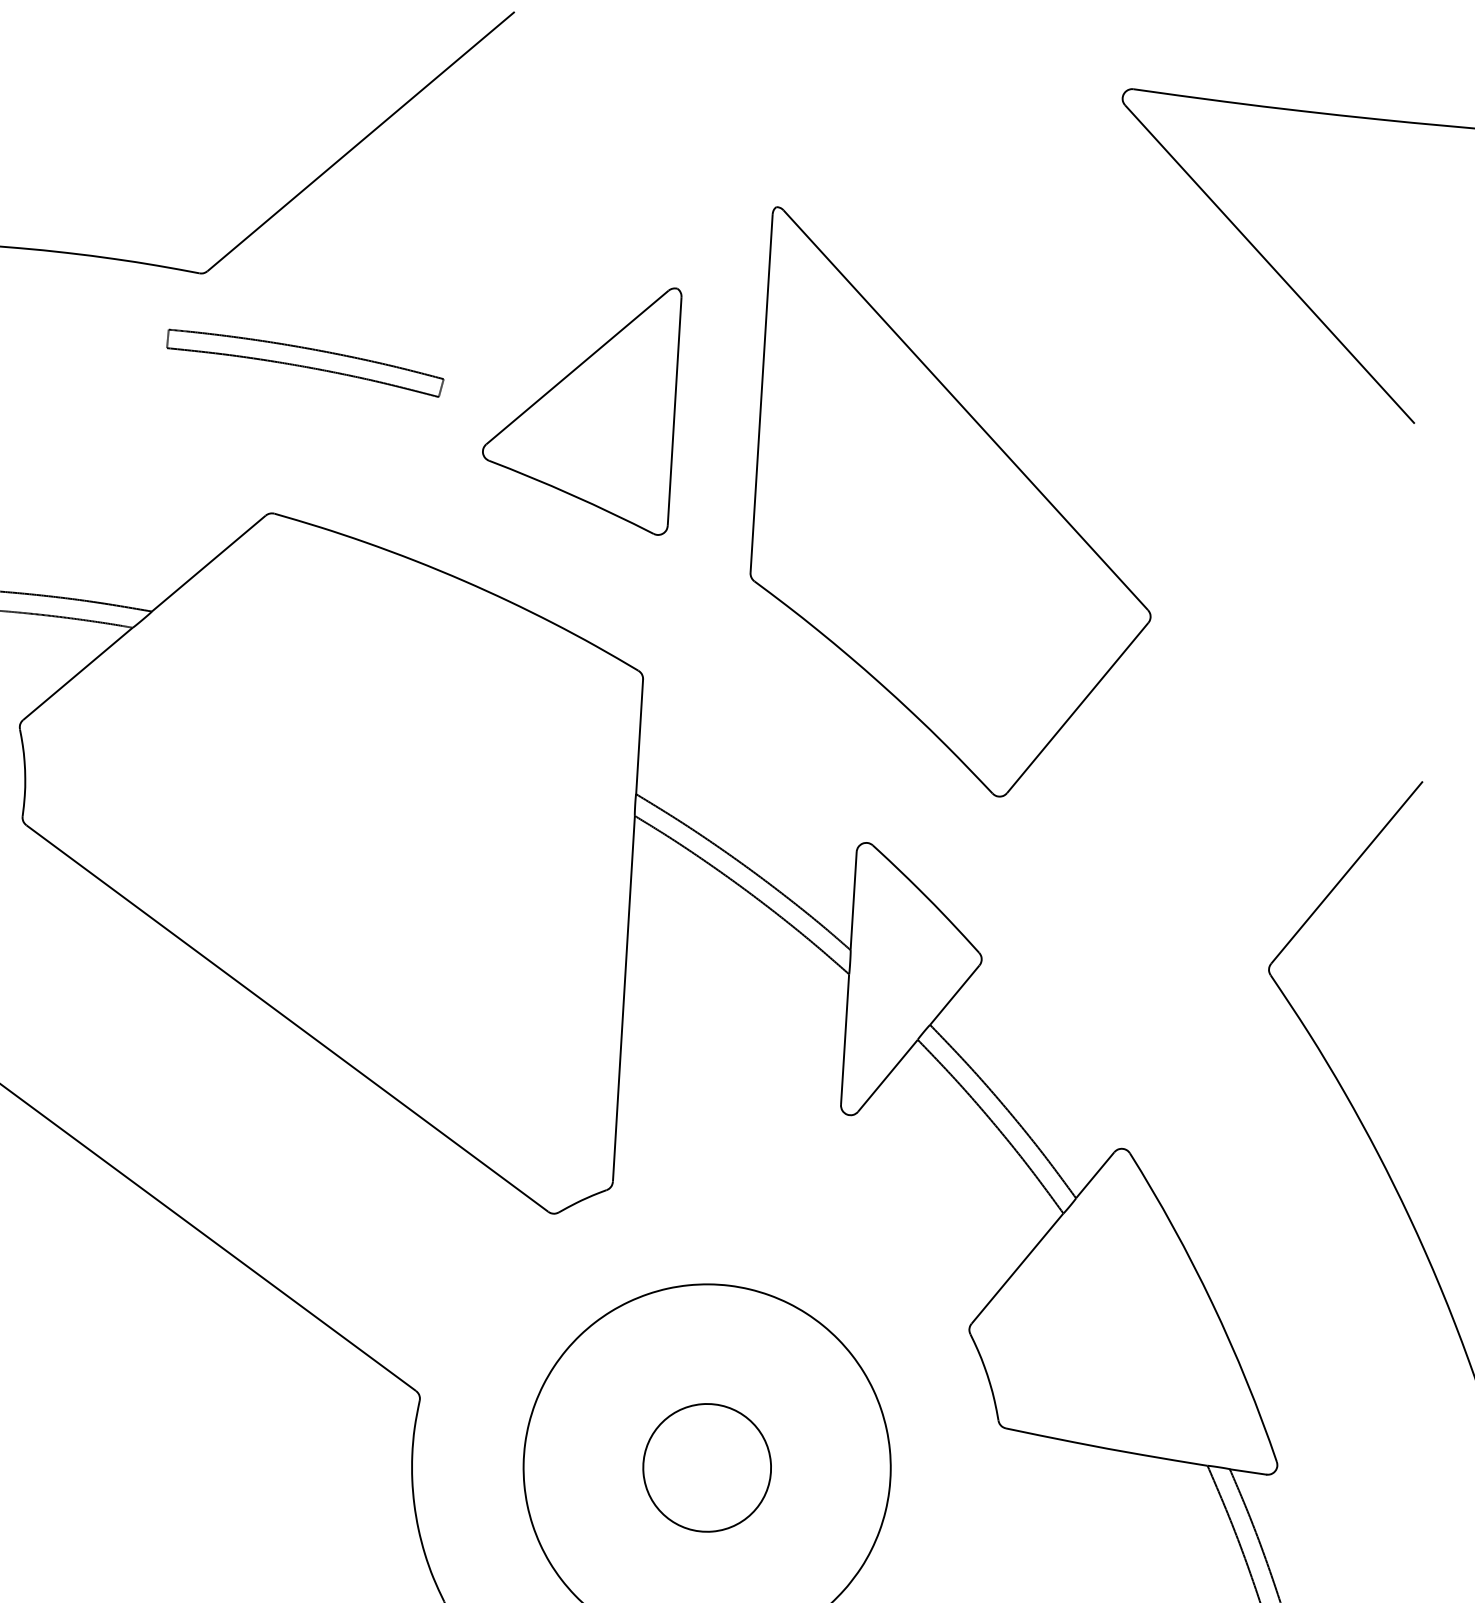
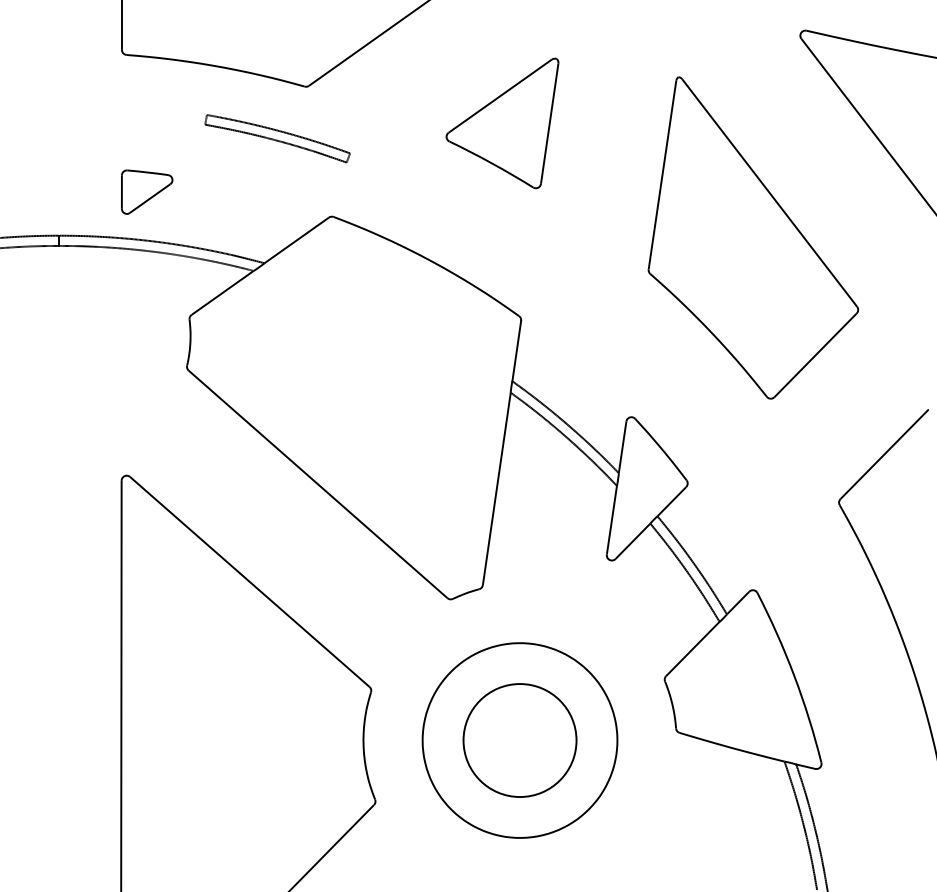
part: (304, 362) -> (277, 138), moved
part: (585, 418) -> (502, 123), moved
part: (942, 496) -> (753, 237), moved
circle: (706, 1467) -> (519, 740), size x1.67

